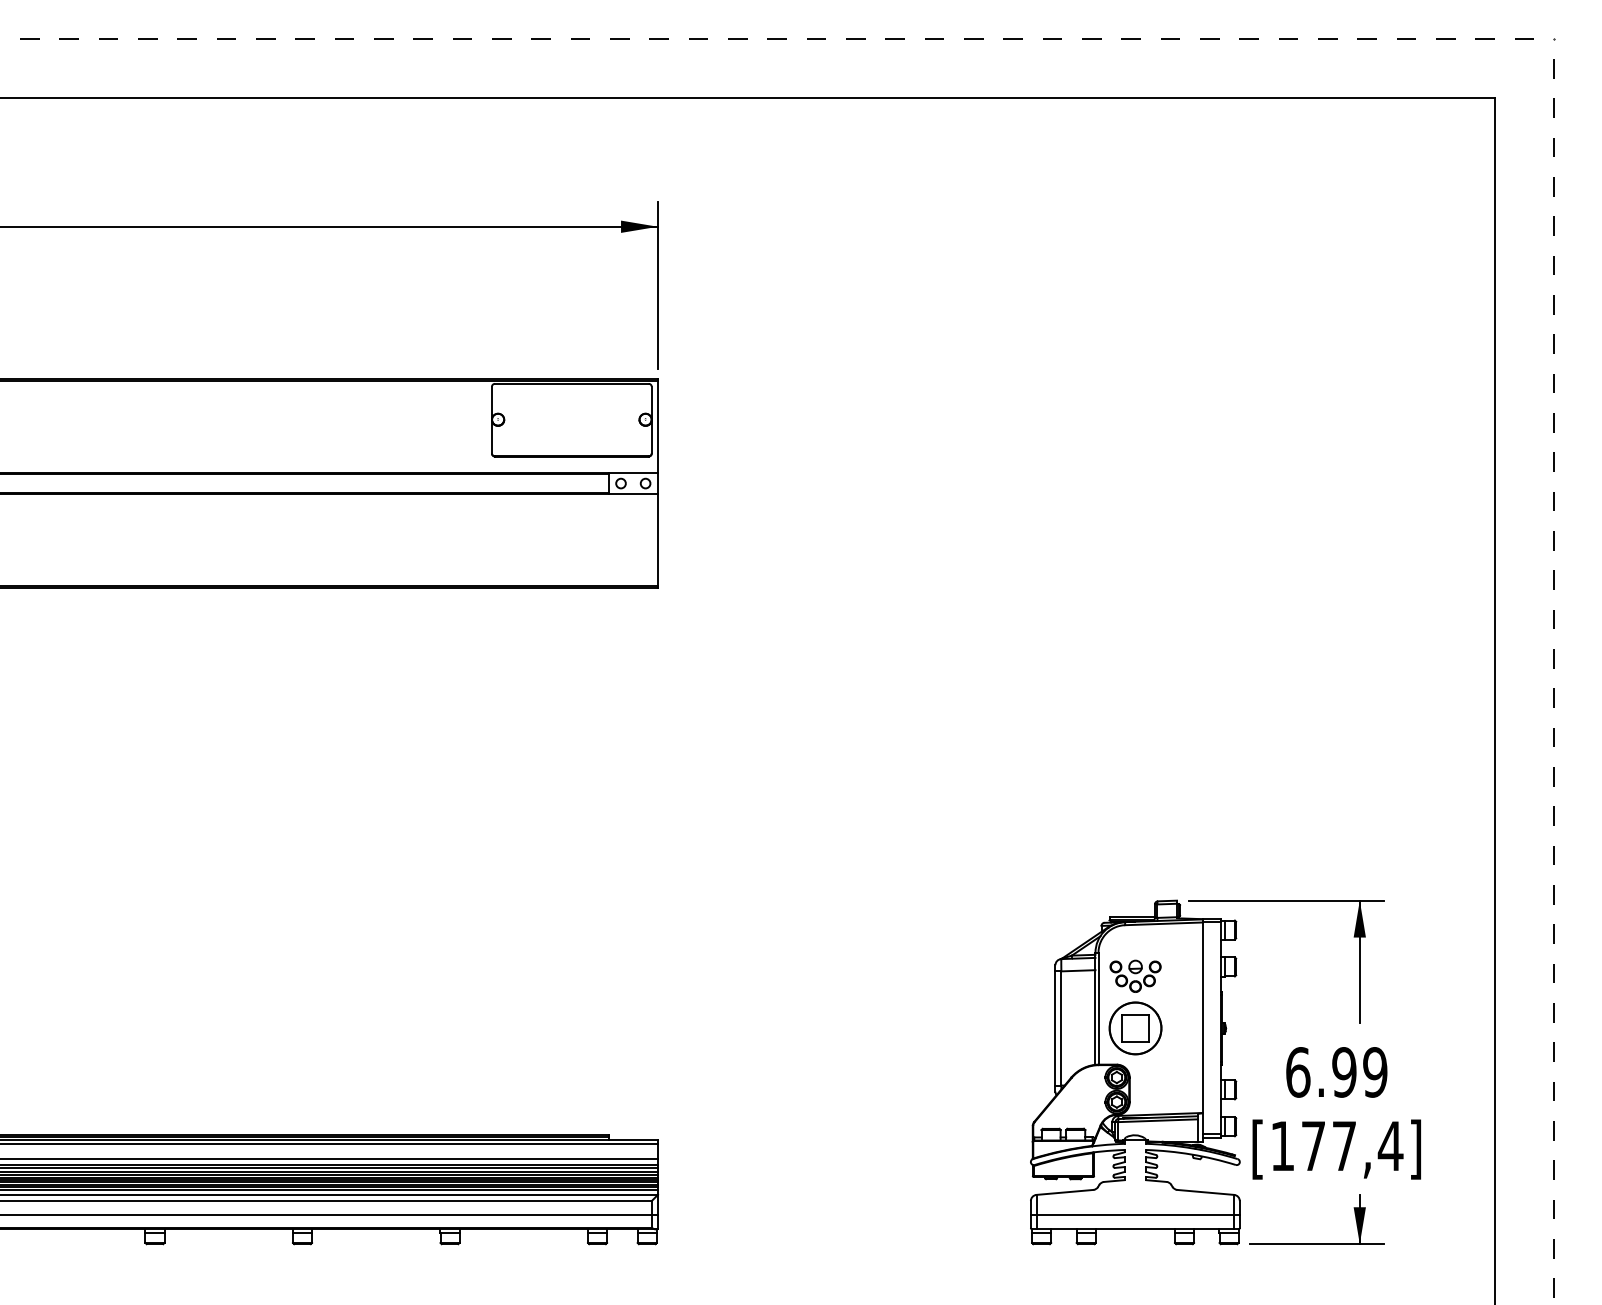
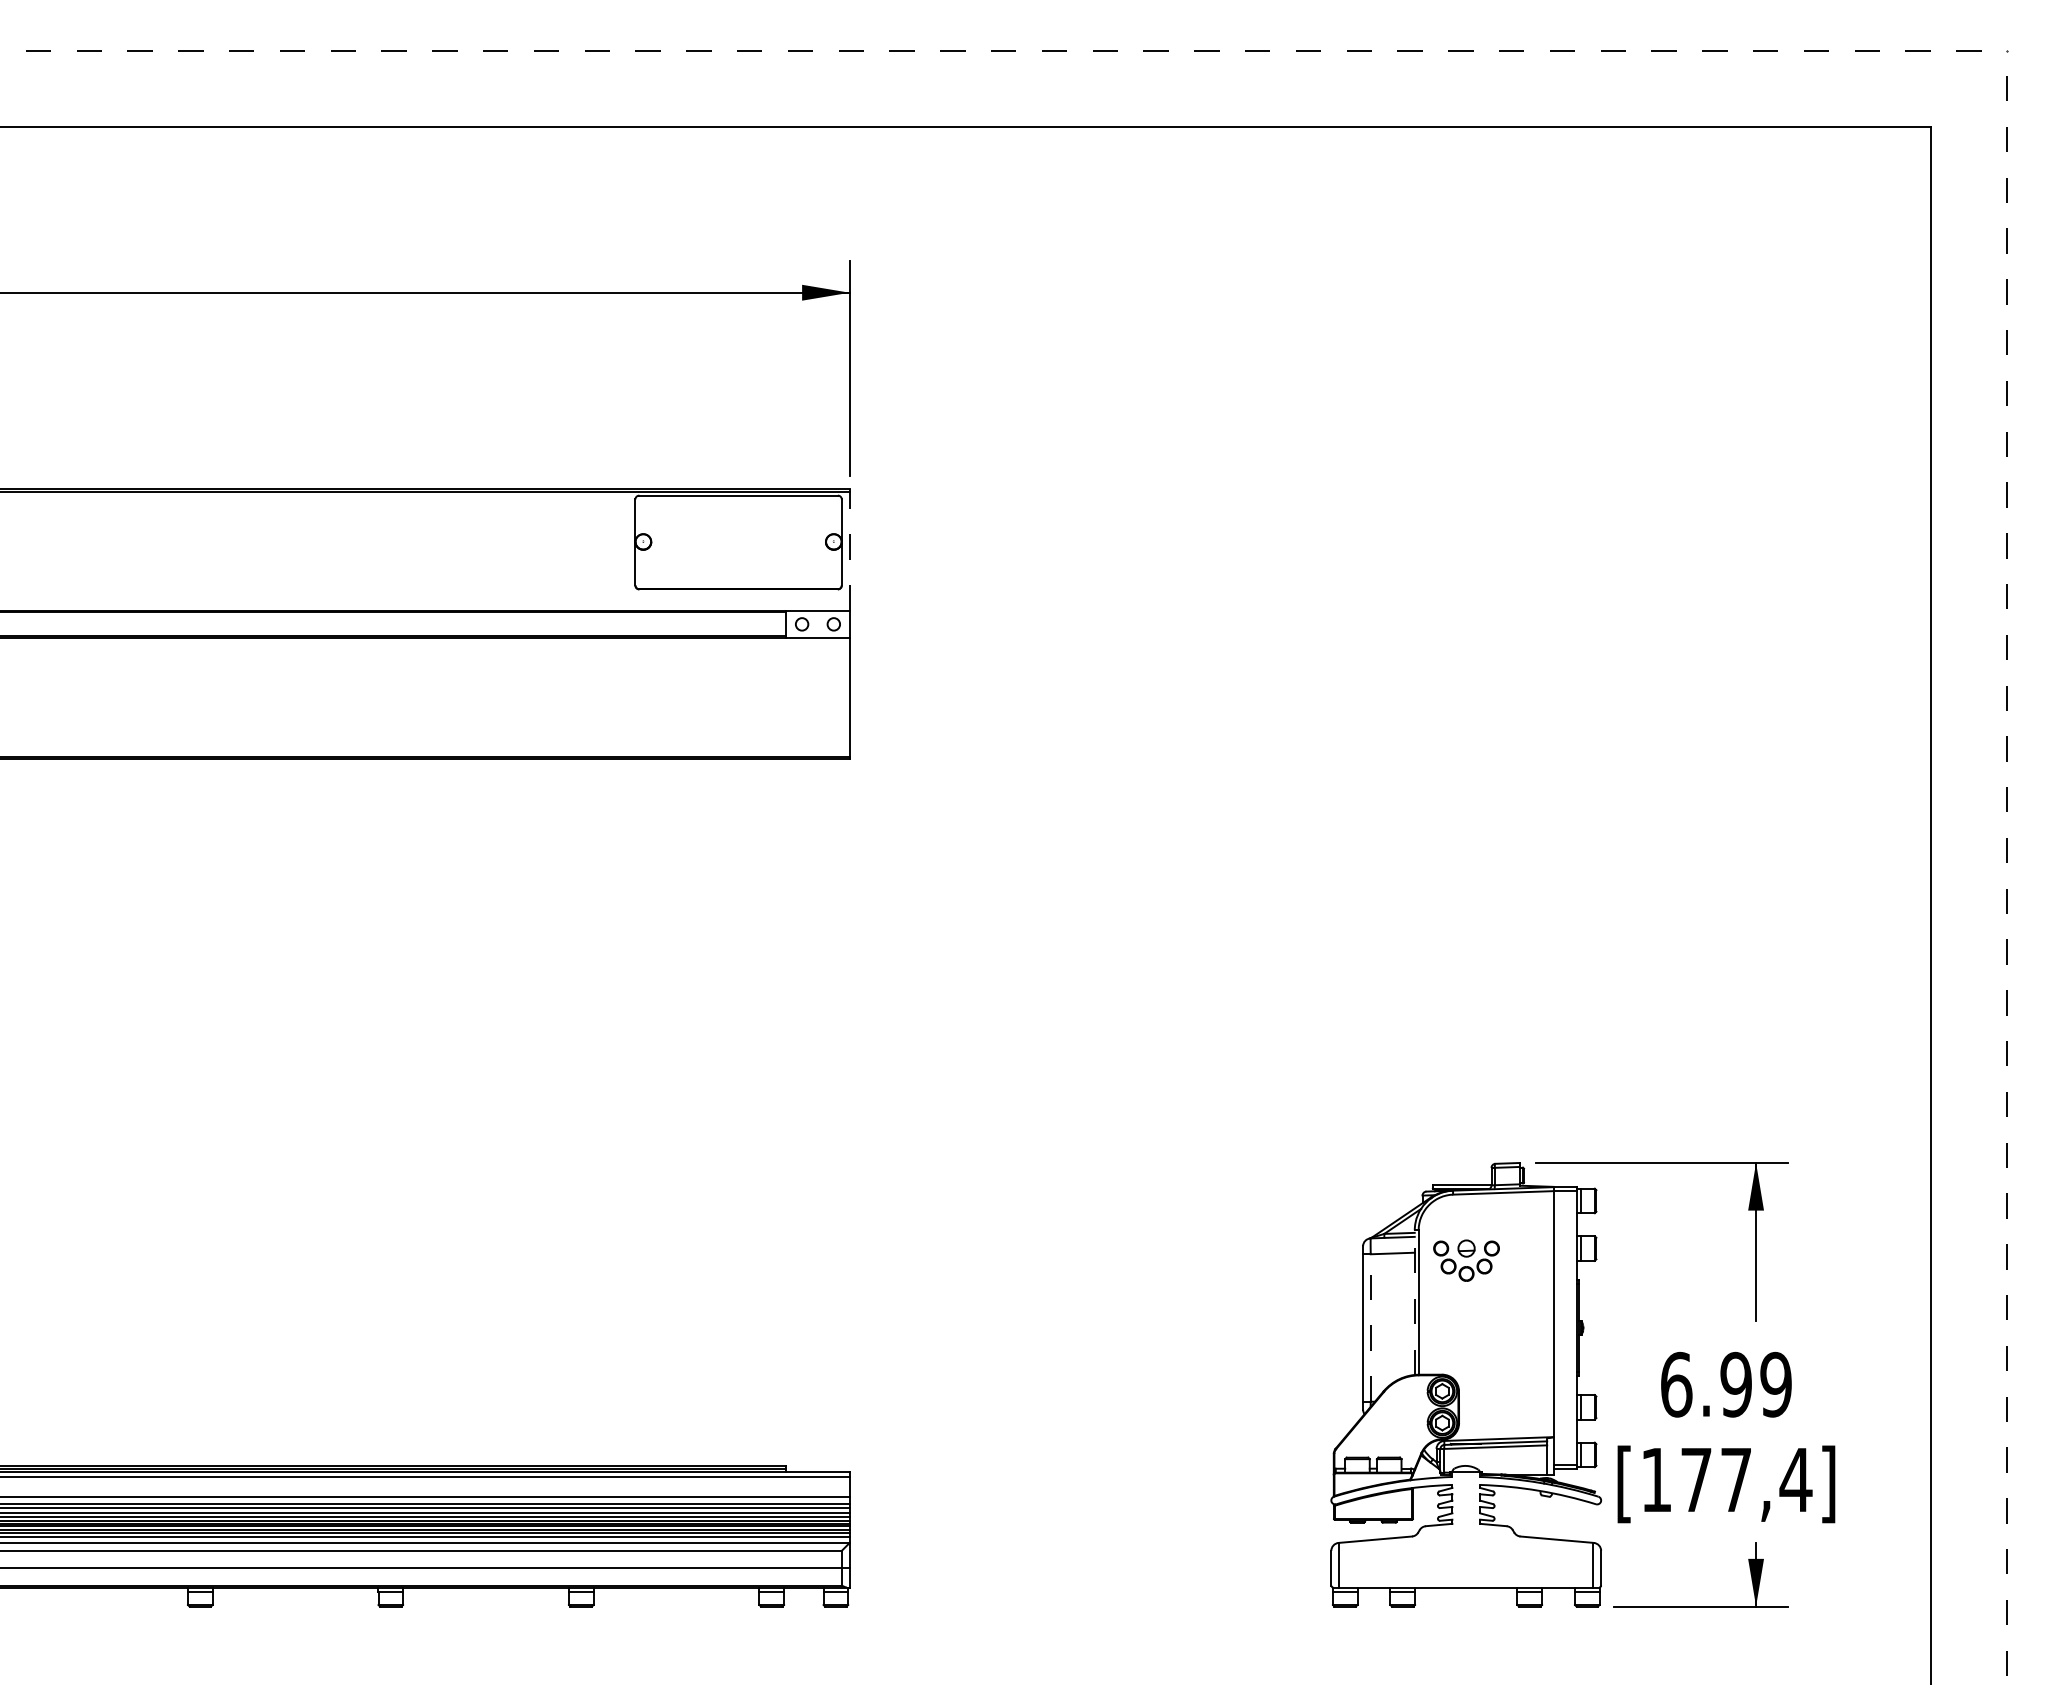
line: (657, 425) -> (849, 549), solid -> dashed
line: (1095, 1008) -> (1414, 1302), solid -> dashed
line: (1061, 1028) -> (1370, 1327), solid -> dashed
part: (1135, 1028) -> (1466, 1327), removed
line: (1135, 1214) -> (1466, 1568), removed

